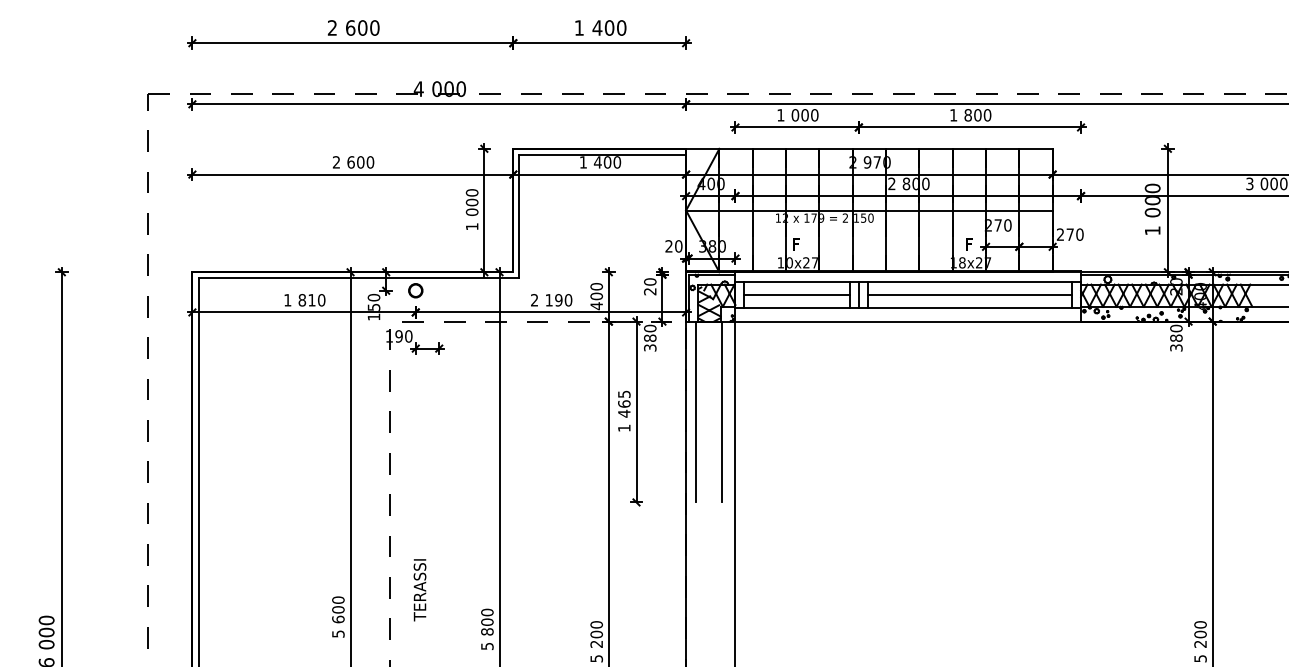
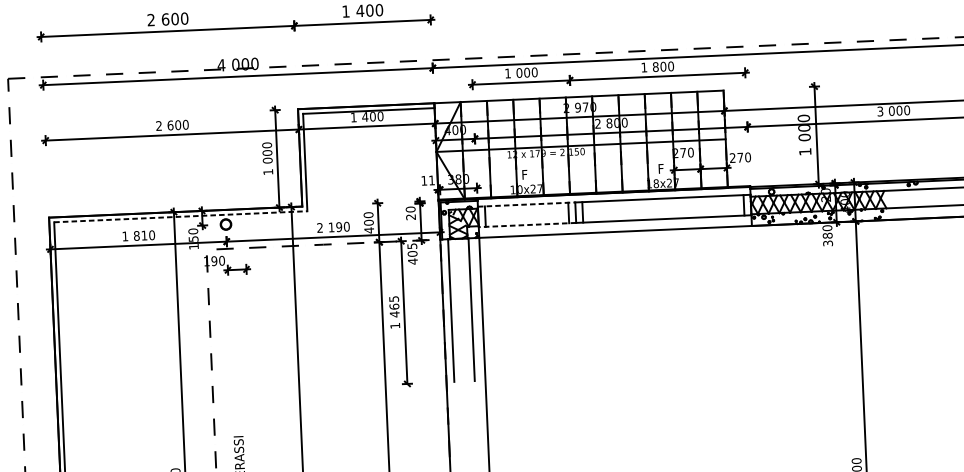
text: (673, 246) -> (427, 180), 20 -> 11
line: (359, 278) -> (181, 216), solid -> dashed
line: (797, 282) -> (526, 204), solid -> dashed
line: (797, 295) -> (527, 215), removed
line: (969, 295) -> (663, 209), removed
line: (797, 308) -> (527, 225), solid -> dashed
text: (650, 337) -> (412, 253), 380 -> 405

